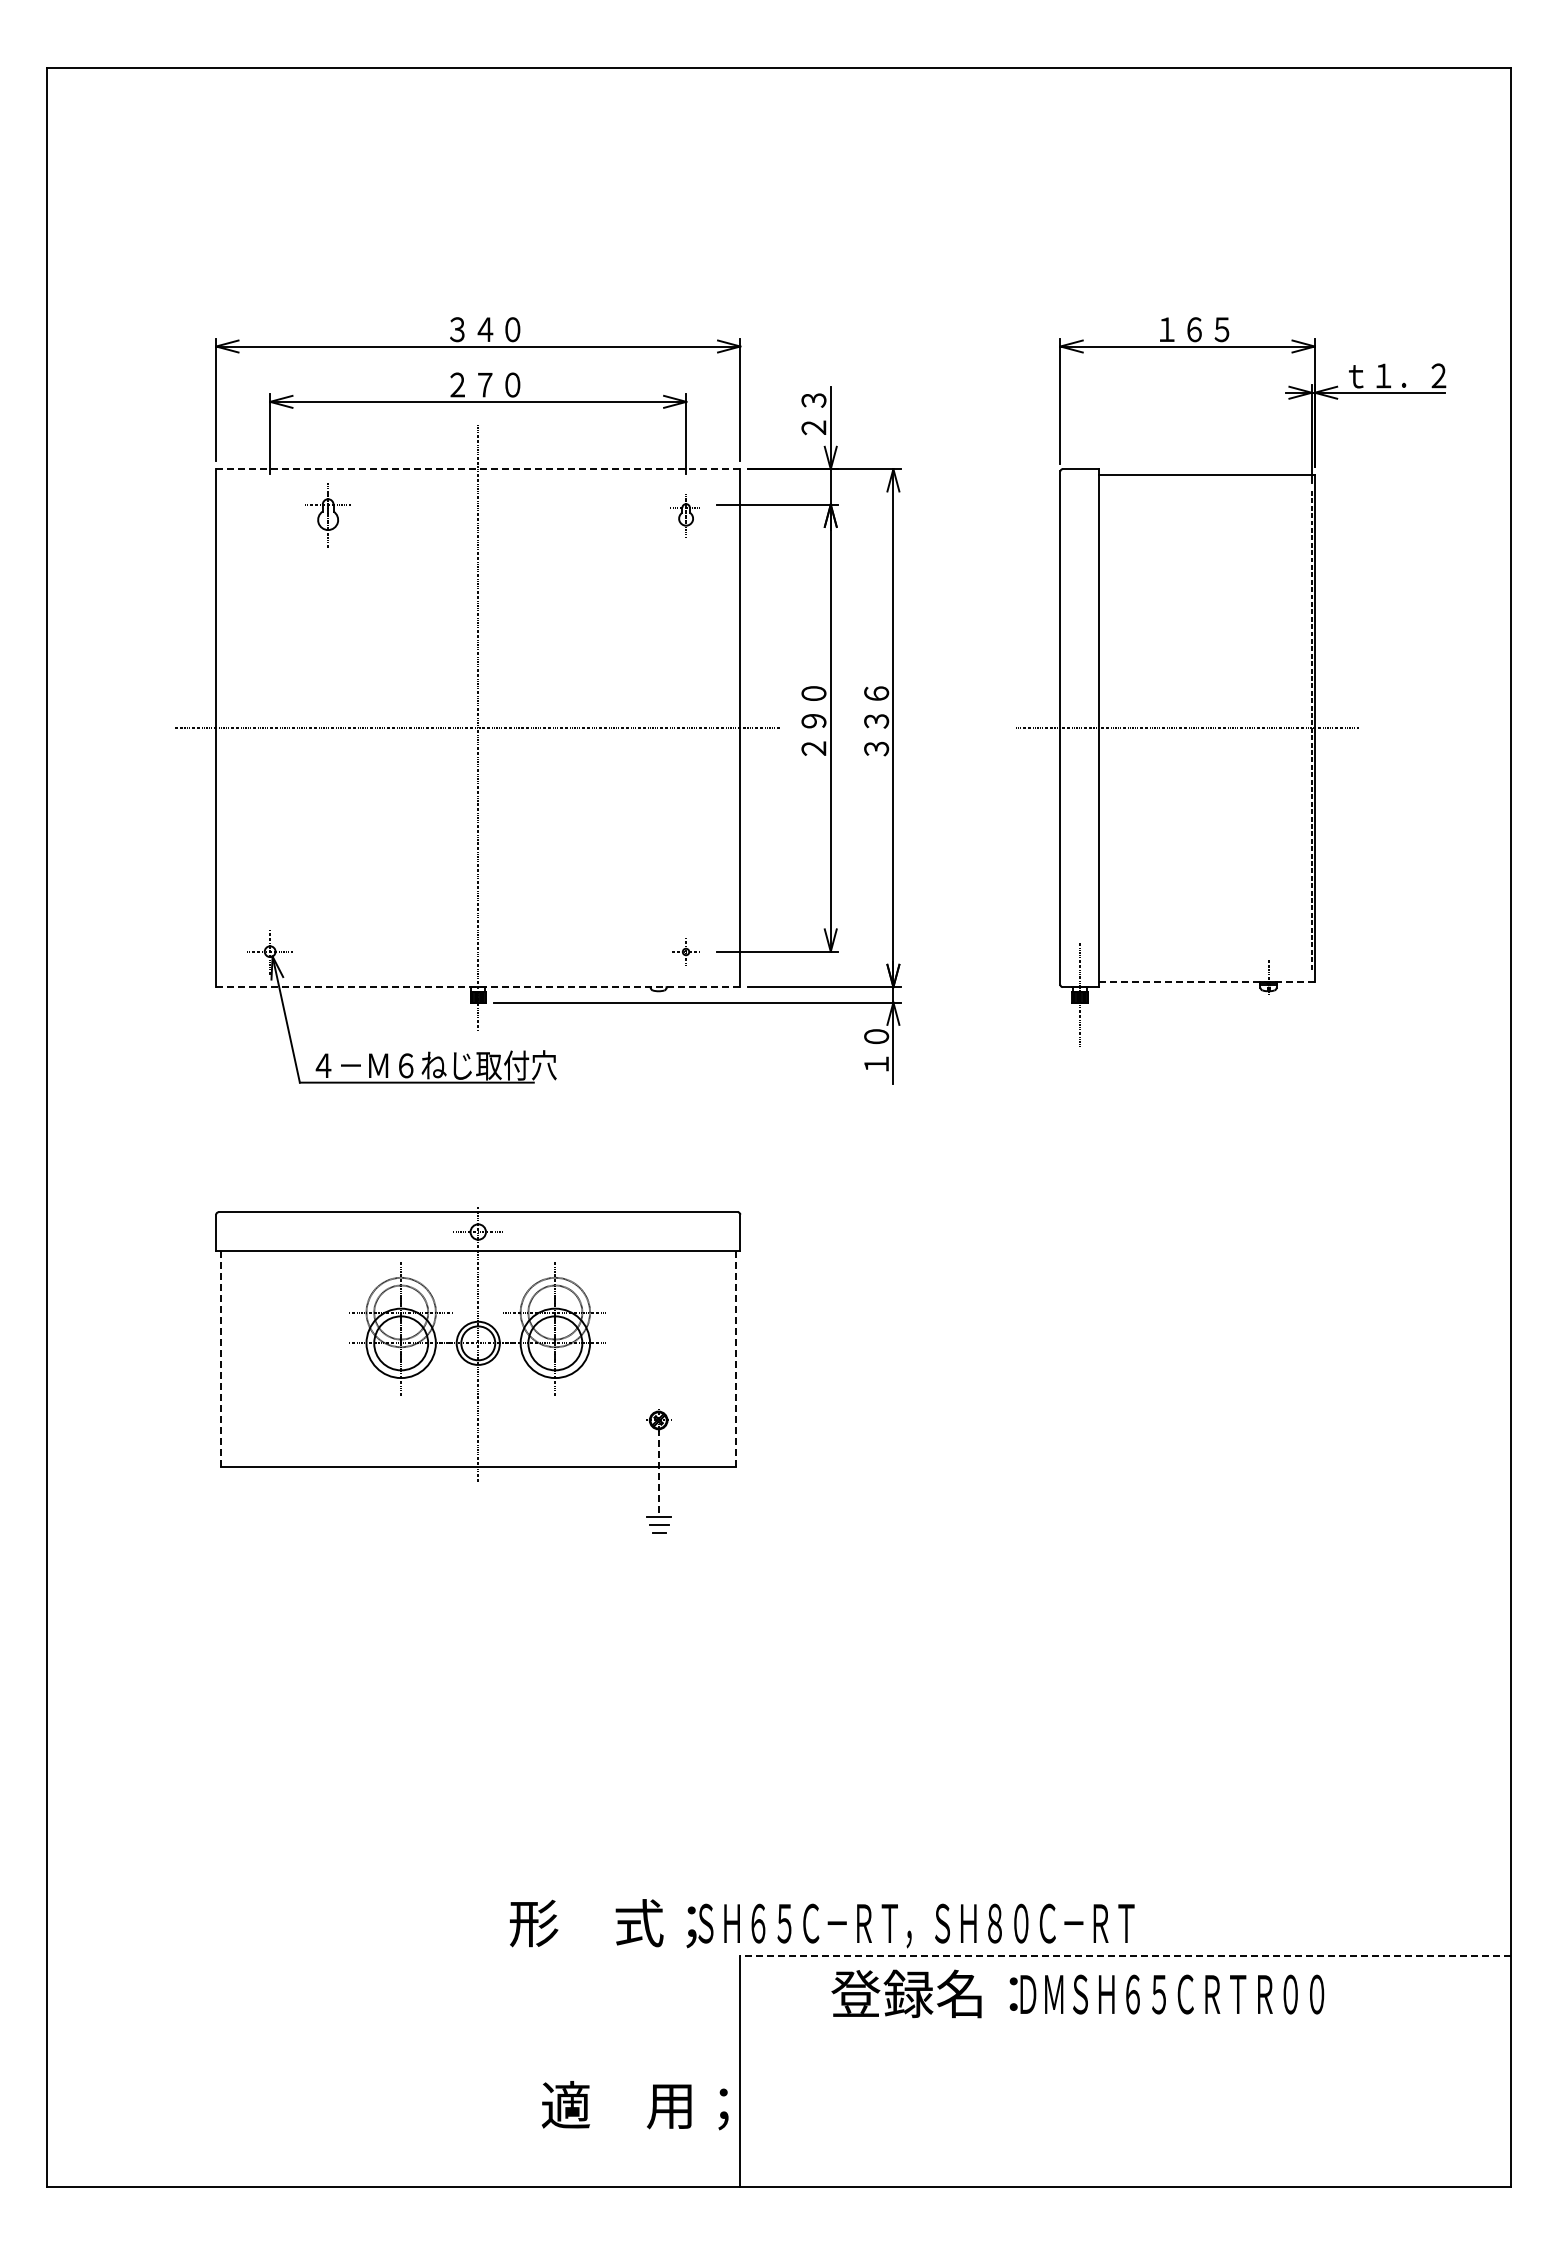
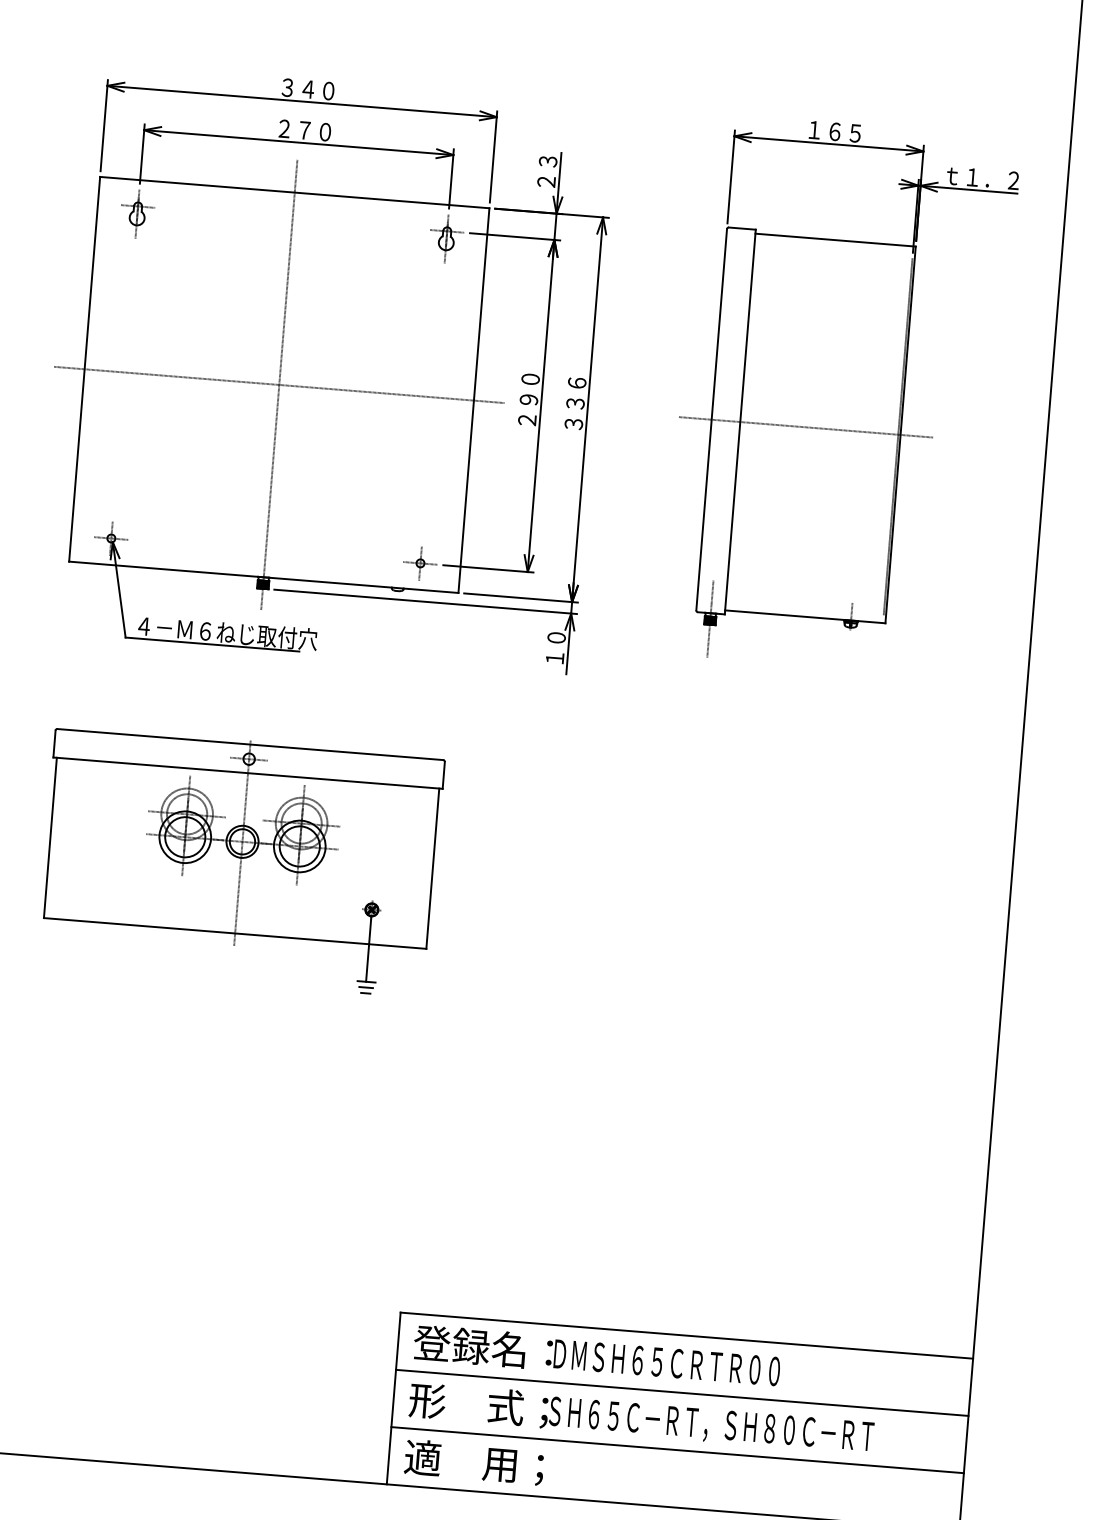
line: (477, 469) -> (294, 192), dashed -> solid
part: (327, 515) -> (136, 214), moved
part: (685, 515) -> (445, 239), size x1.43
part: (685, 952) -> (419, 563), size x1.67
line: (1206, 981) -> (805, 616), dashed -> solid
line: (478, 987) -> (263, 577), dashed -> solid
line: (220, 1358) -> (50, 837), dashed -> solid
line: (735, 1358) -> (432, 868), dashed -> solid
line: (658, 1473) -> (368, 949), dashed -> solid
text: (822, 1923) -> (641, 1418), moved
line: (1125, 1956) -> (686, 1335), dashed -> solid
text: (1077, 1993) -> (596, 1356), moved
line: (1125, 2033) -> (681, 1393), added
text: (634, 2105) -> (473, 1462), moved
line: (1125, 2110) -> (677, 1450), added

